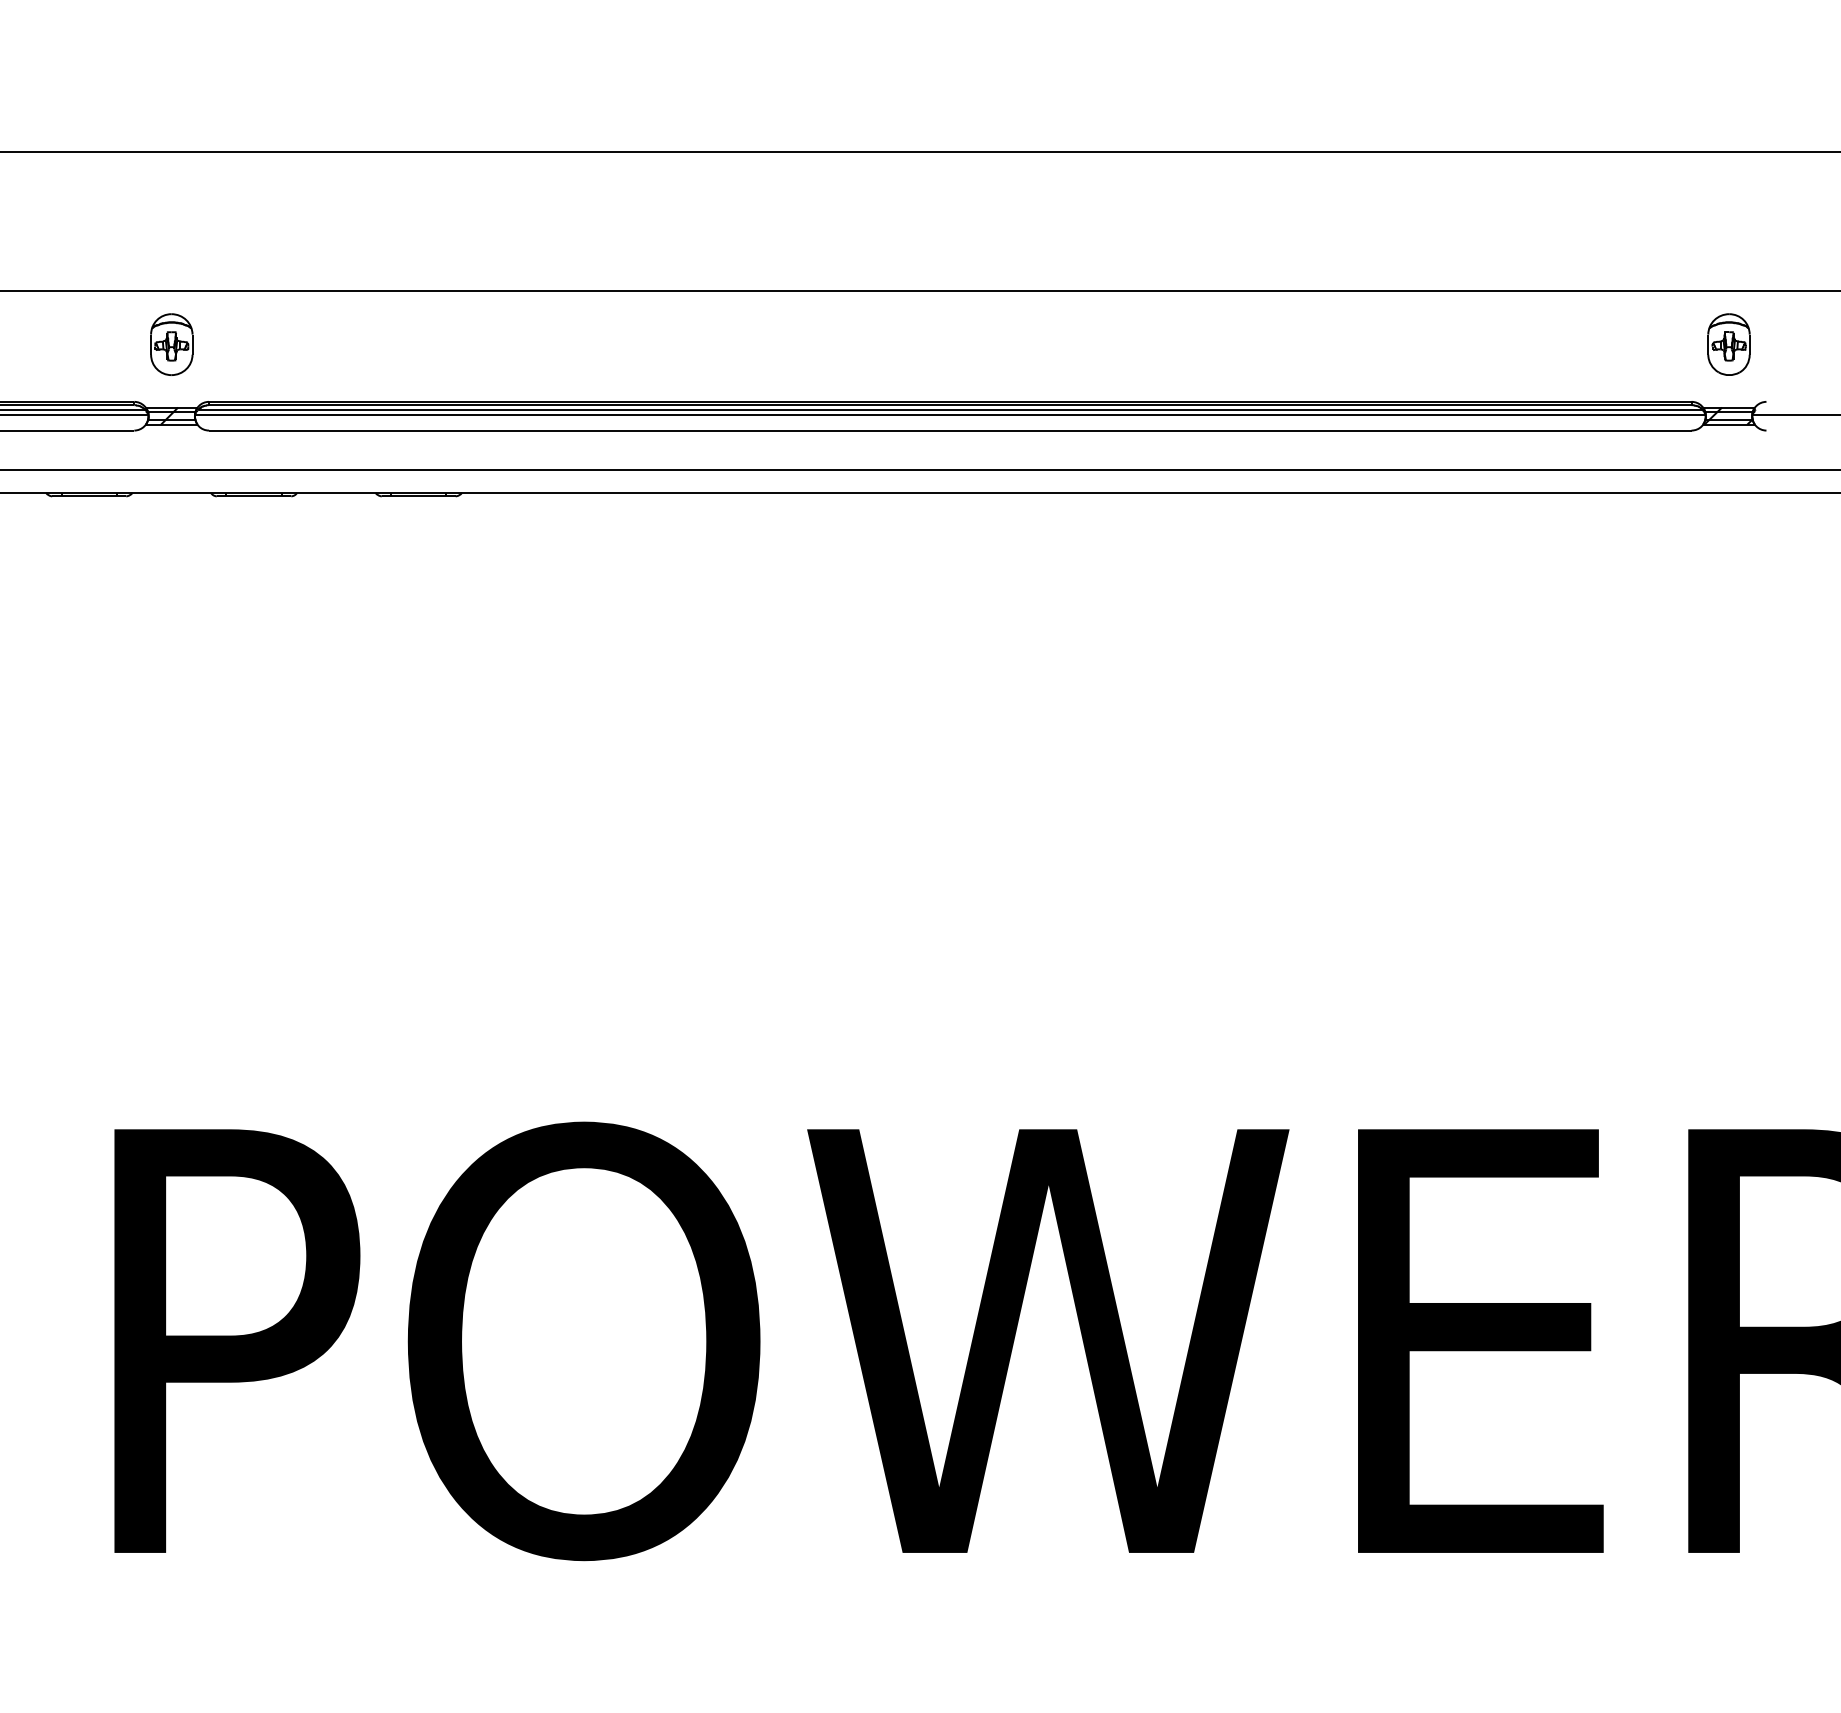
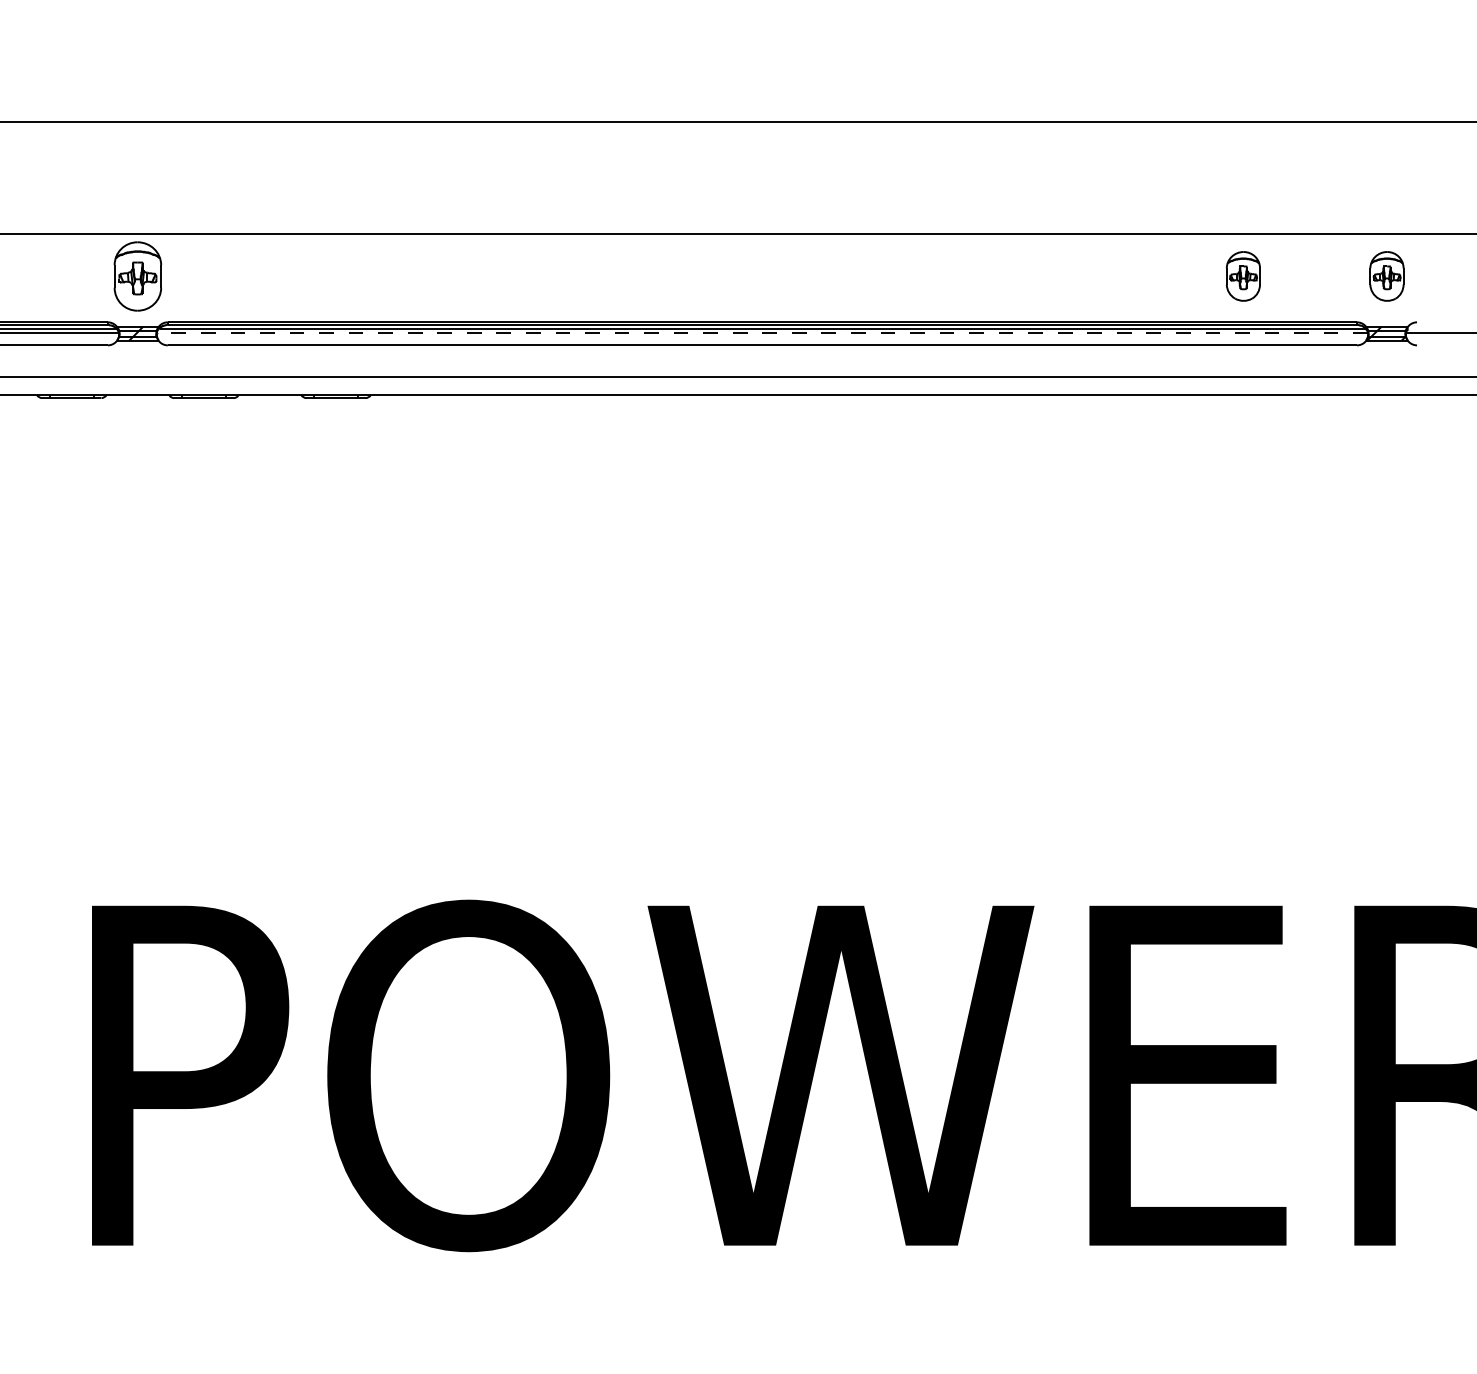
part: (171, 344) -> (137, 276), size x1.4
part: (1549, 344) -> (1243, 276), added
line: (949, 415) -> (761, 333), solid -> dashed

